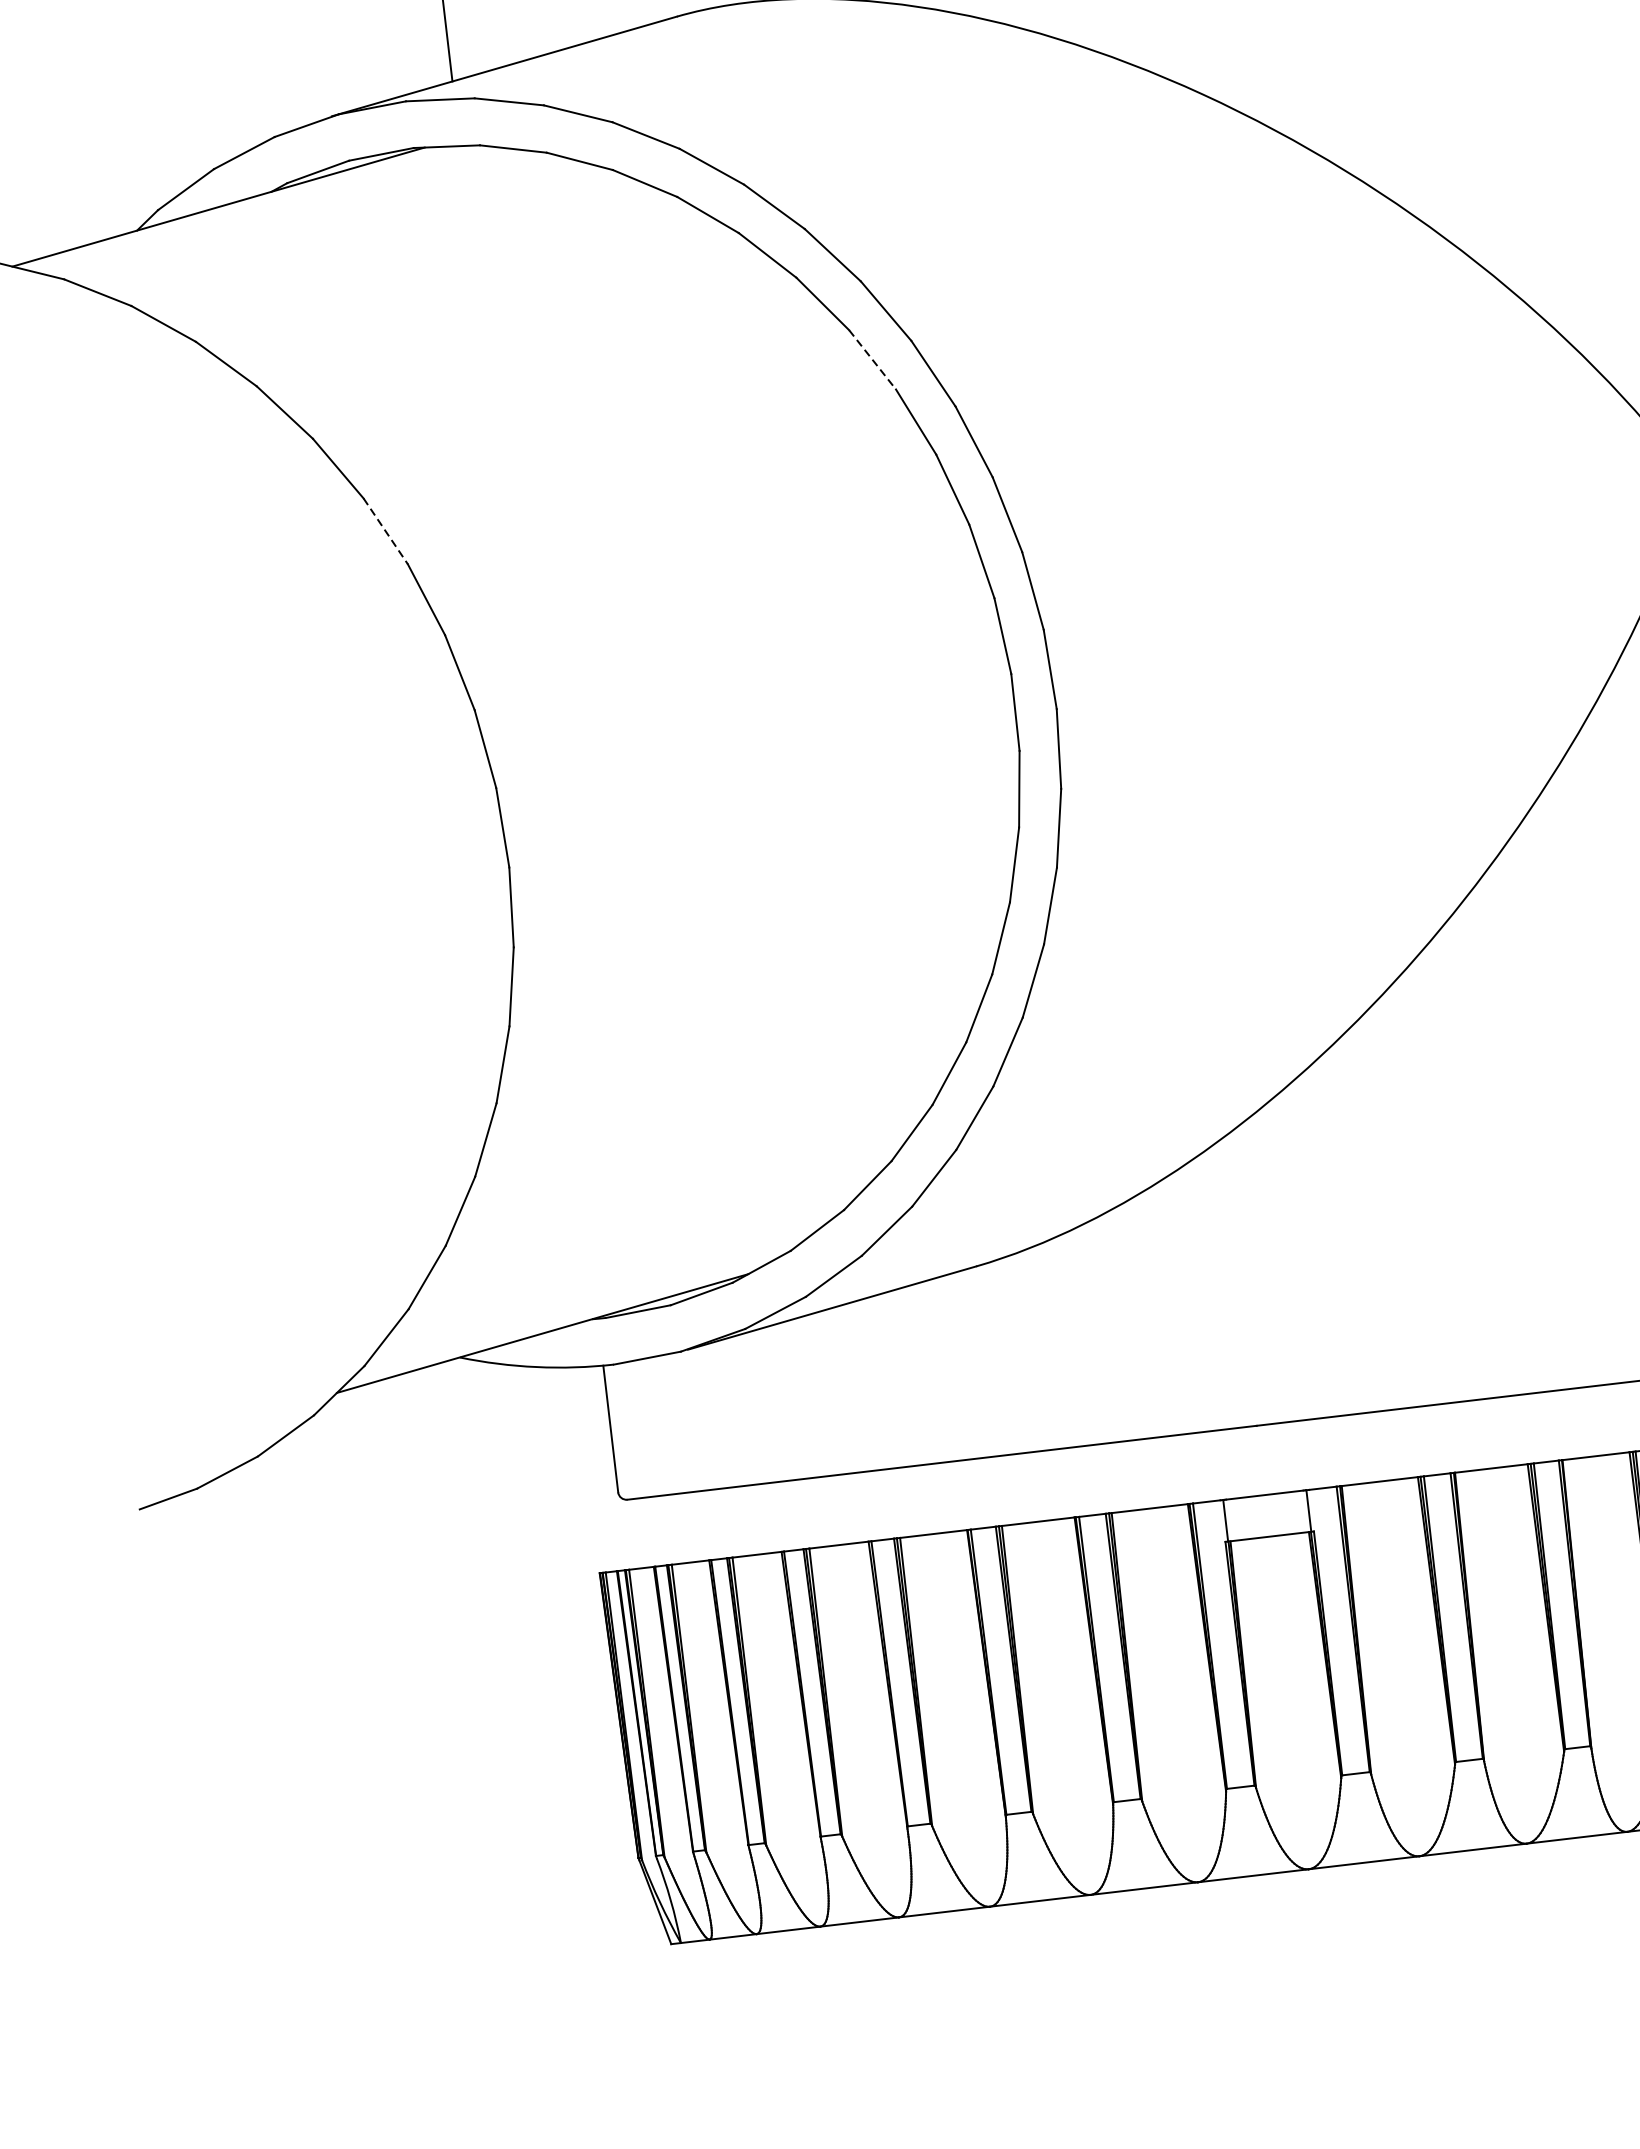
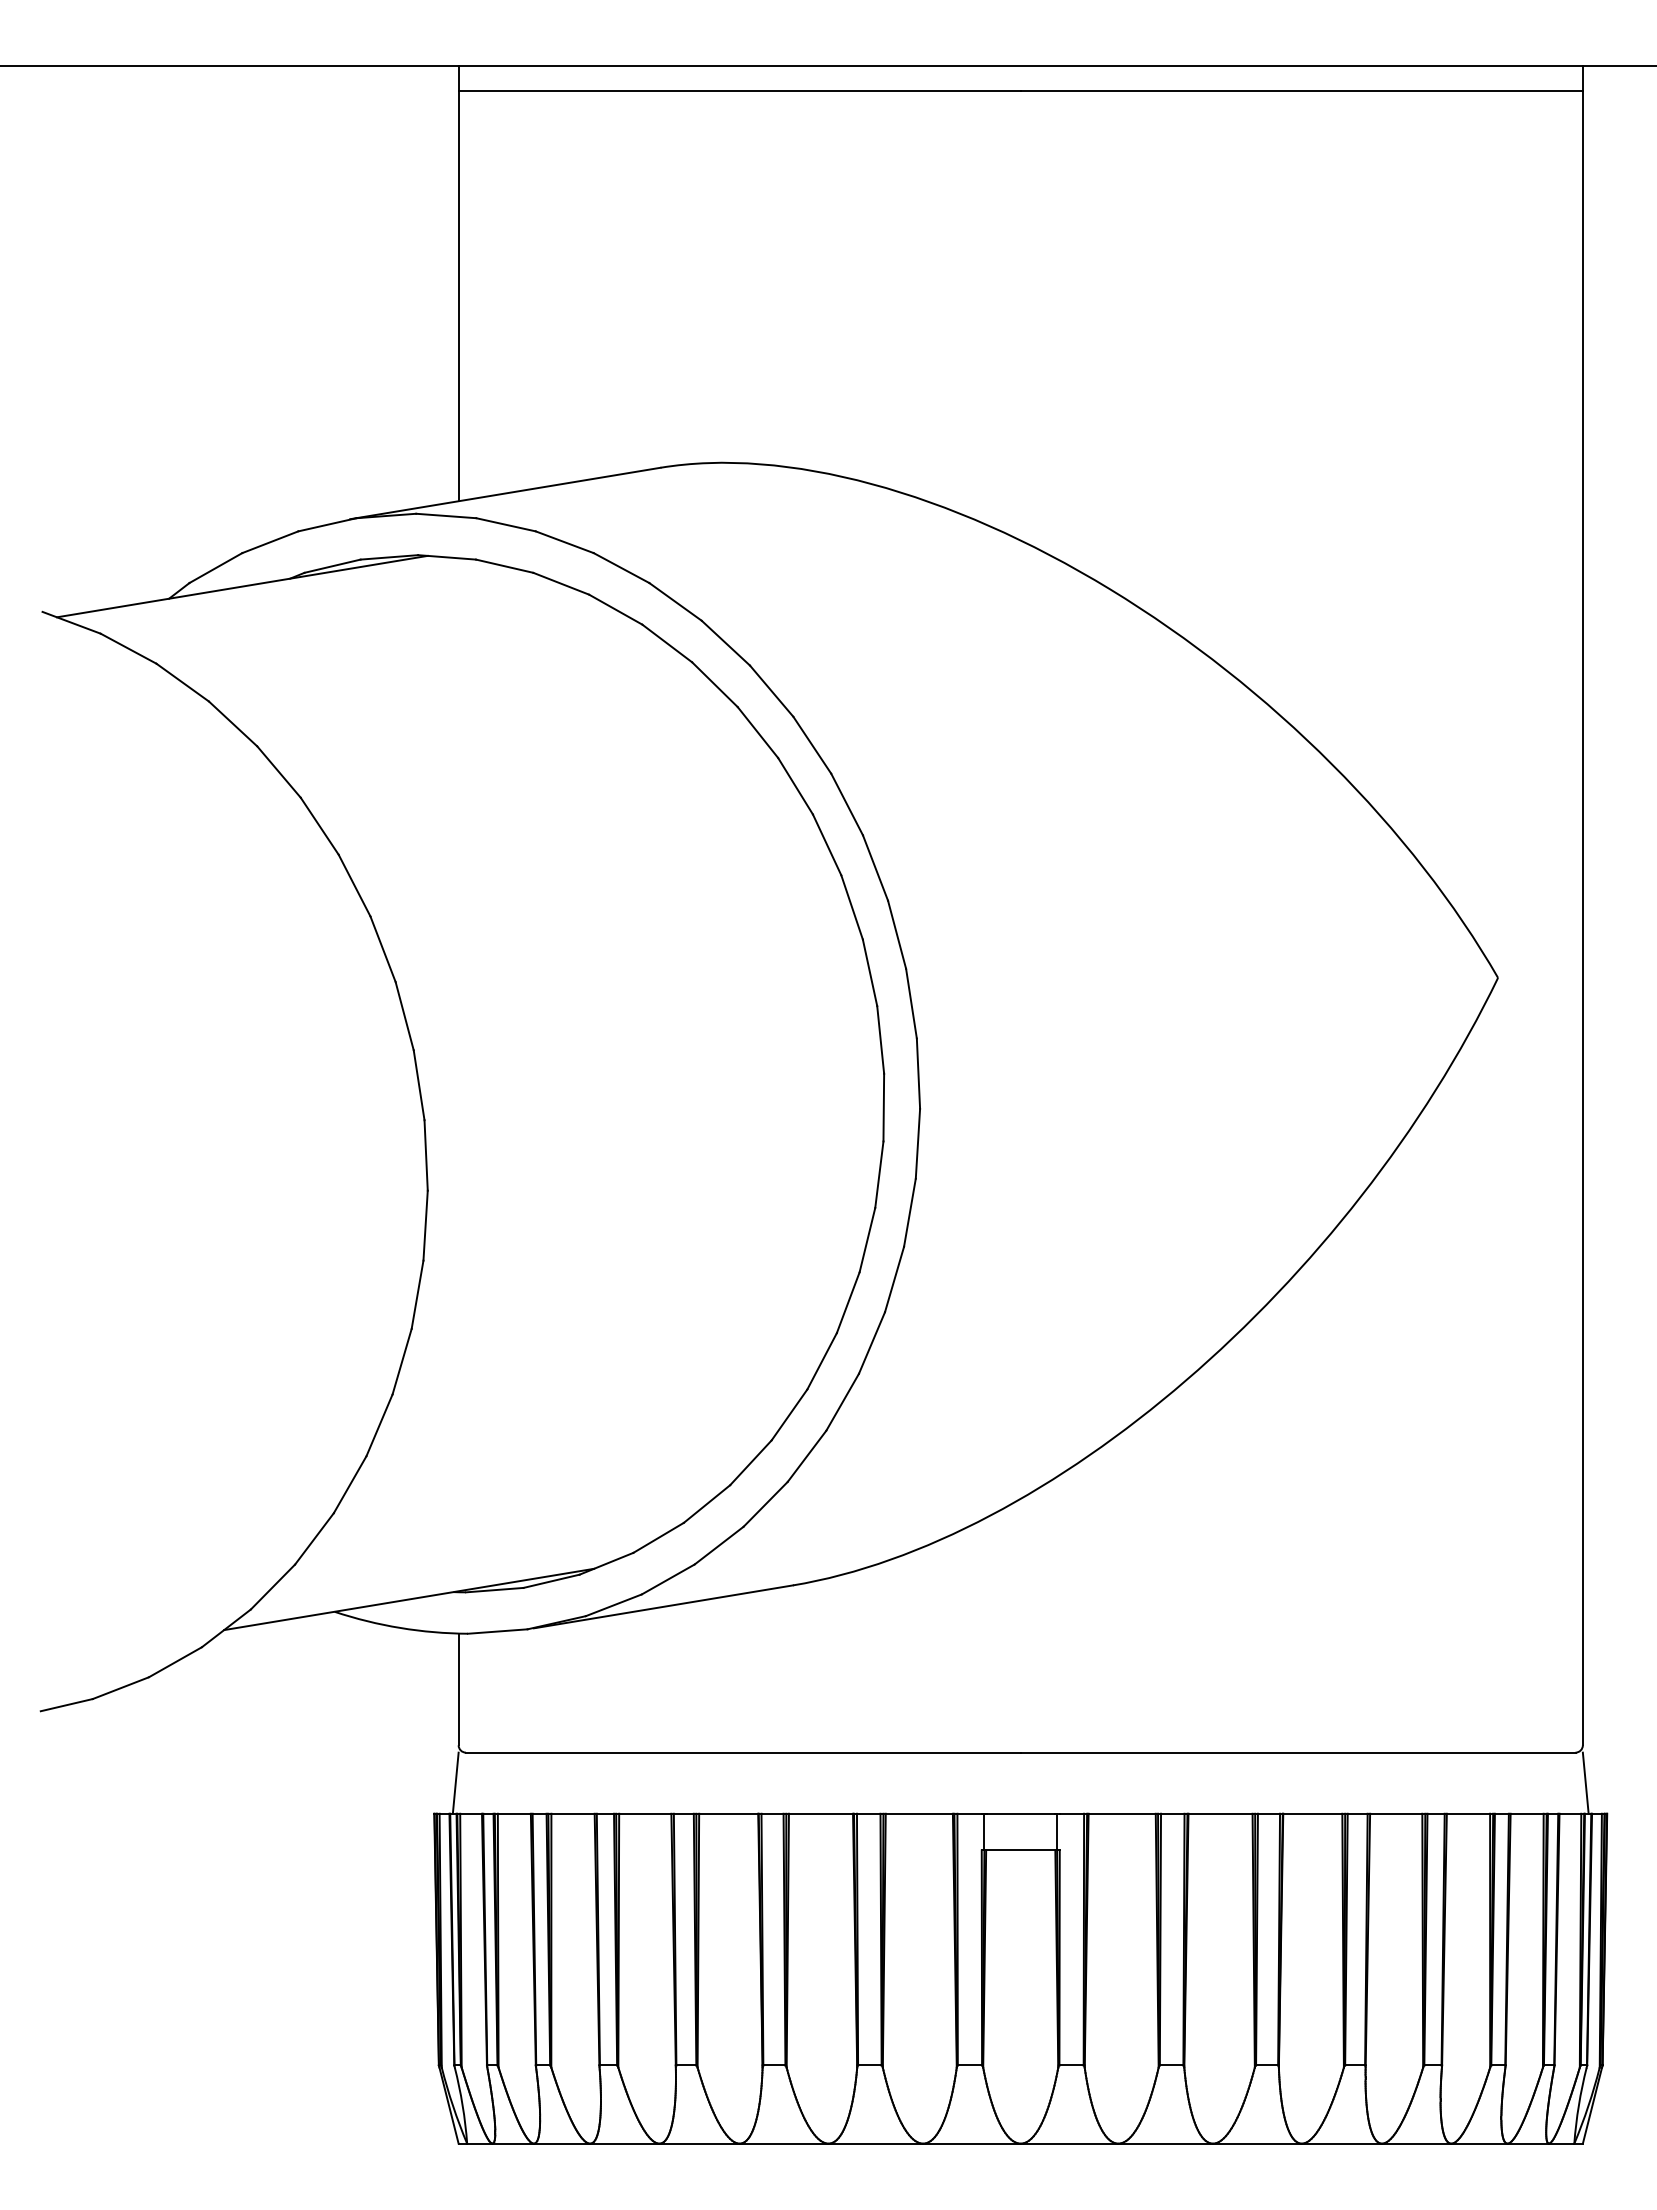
line: (872, 360) -> (795, 786), dashed -> solid
line: (385, 531) -> (354, 885), dashed -> solid
line: (619, 1534) -> (455, 1782), added

